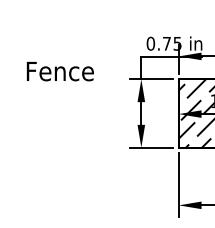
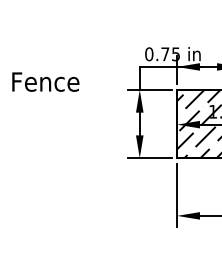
text: (60, 70) -> (45, 81), moved

